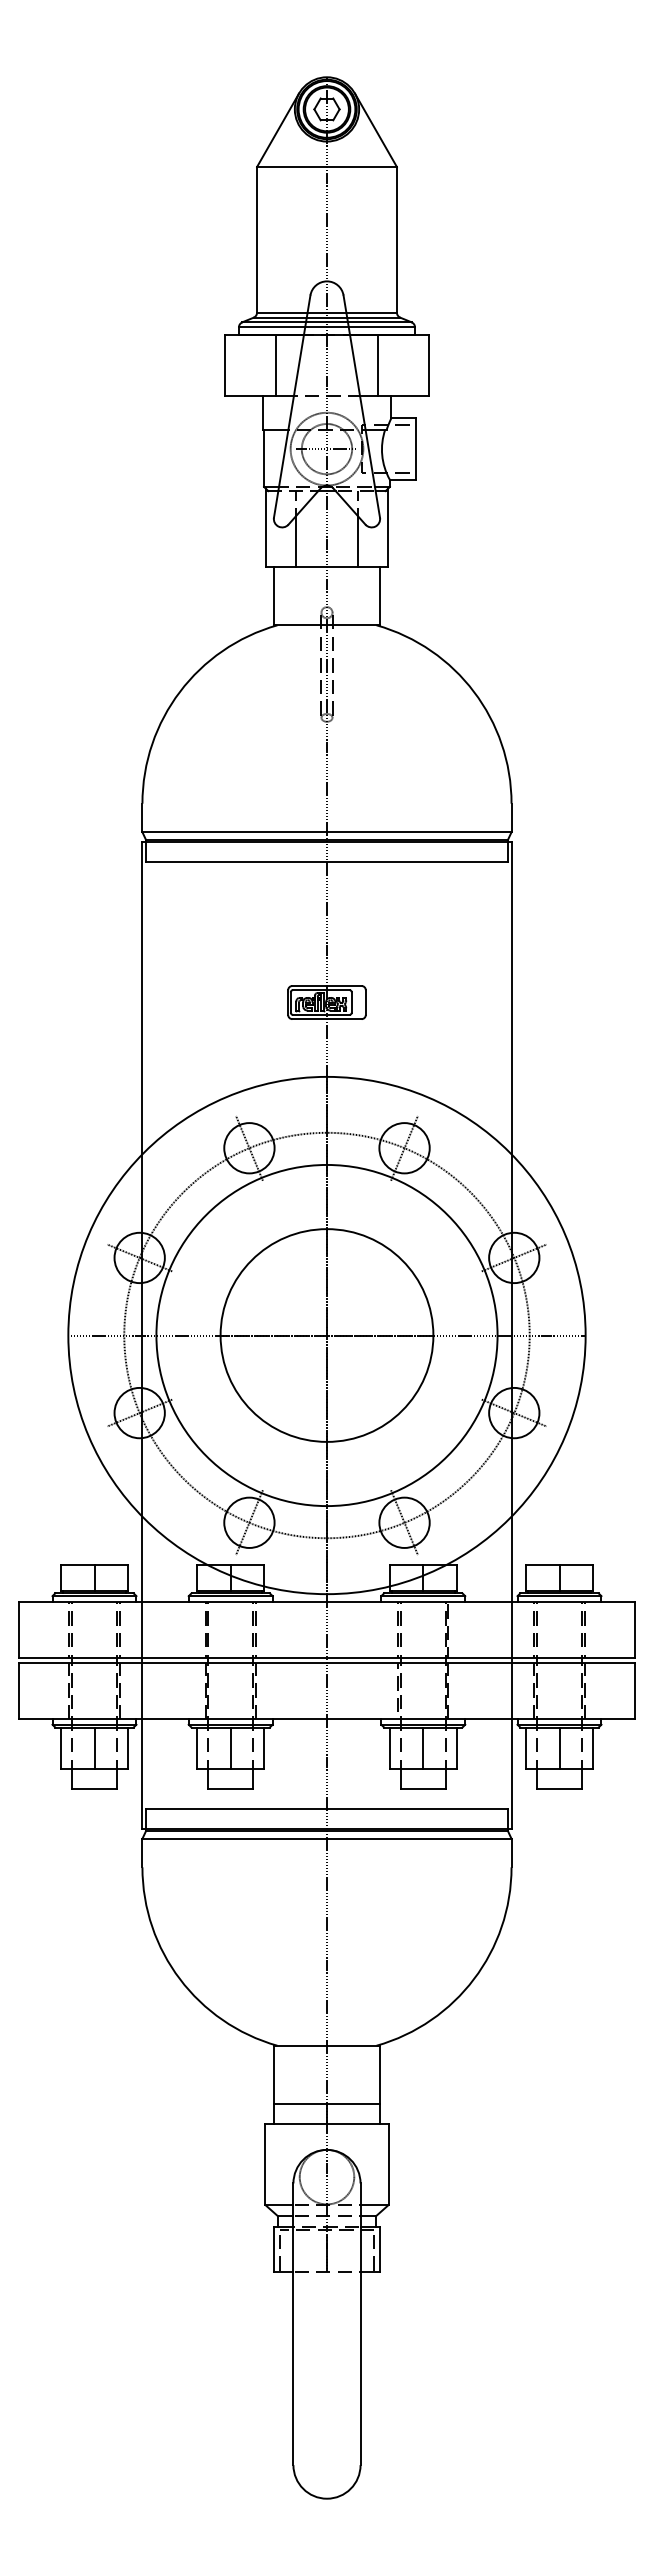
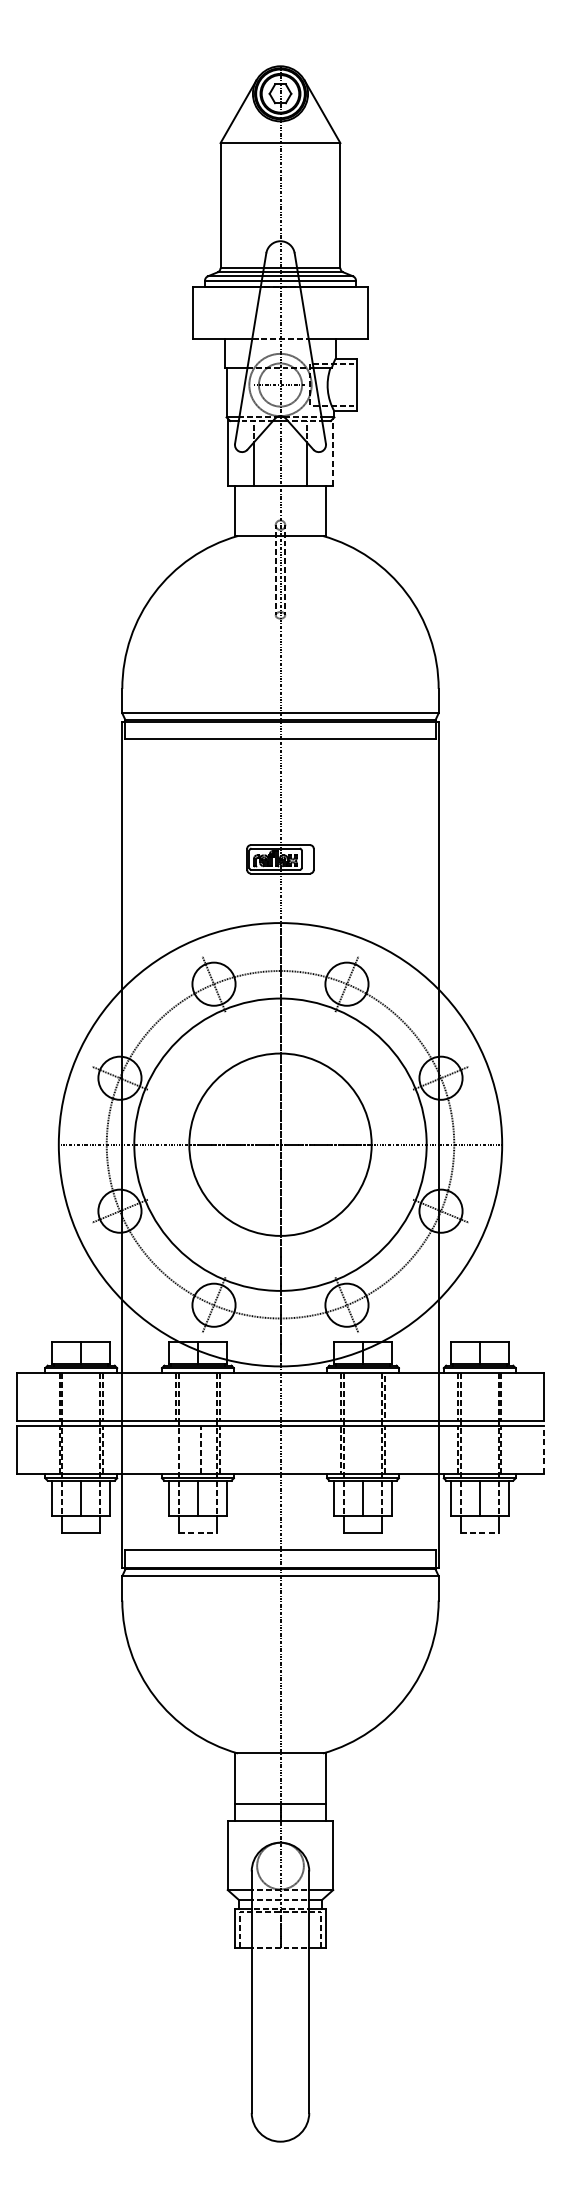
line: (276, 365) -> (237, 313), removed
line: (377, 365) -> (323, 313), removed
line: (388, 527) -> (333, 452), solid -> dashed
line: (205, 1691) -> (201, 1449), moved
line: (634, 1691) -> (544, 1449), solid -> dashed
line: (231, 1789) -> (198, 1533), solid -> dashed
line: (559, 1789) -> (479, 1533), solid -> dashed

